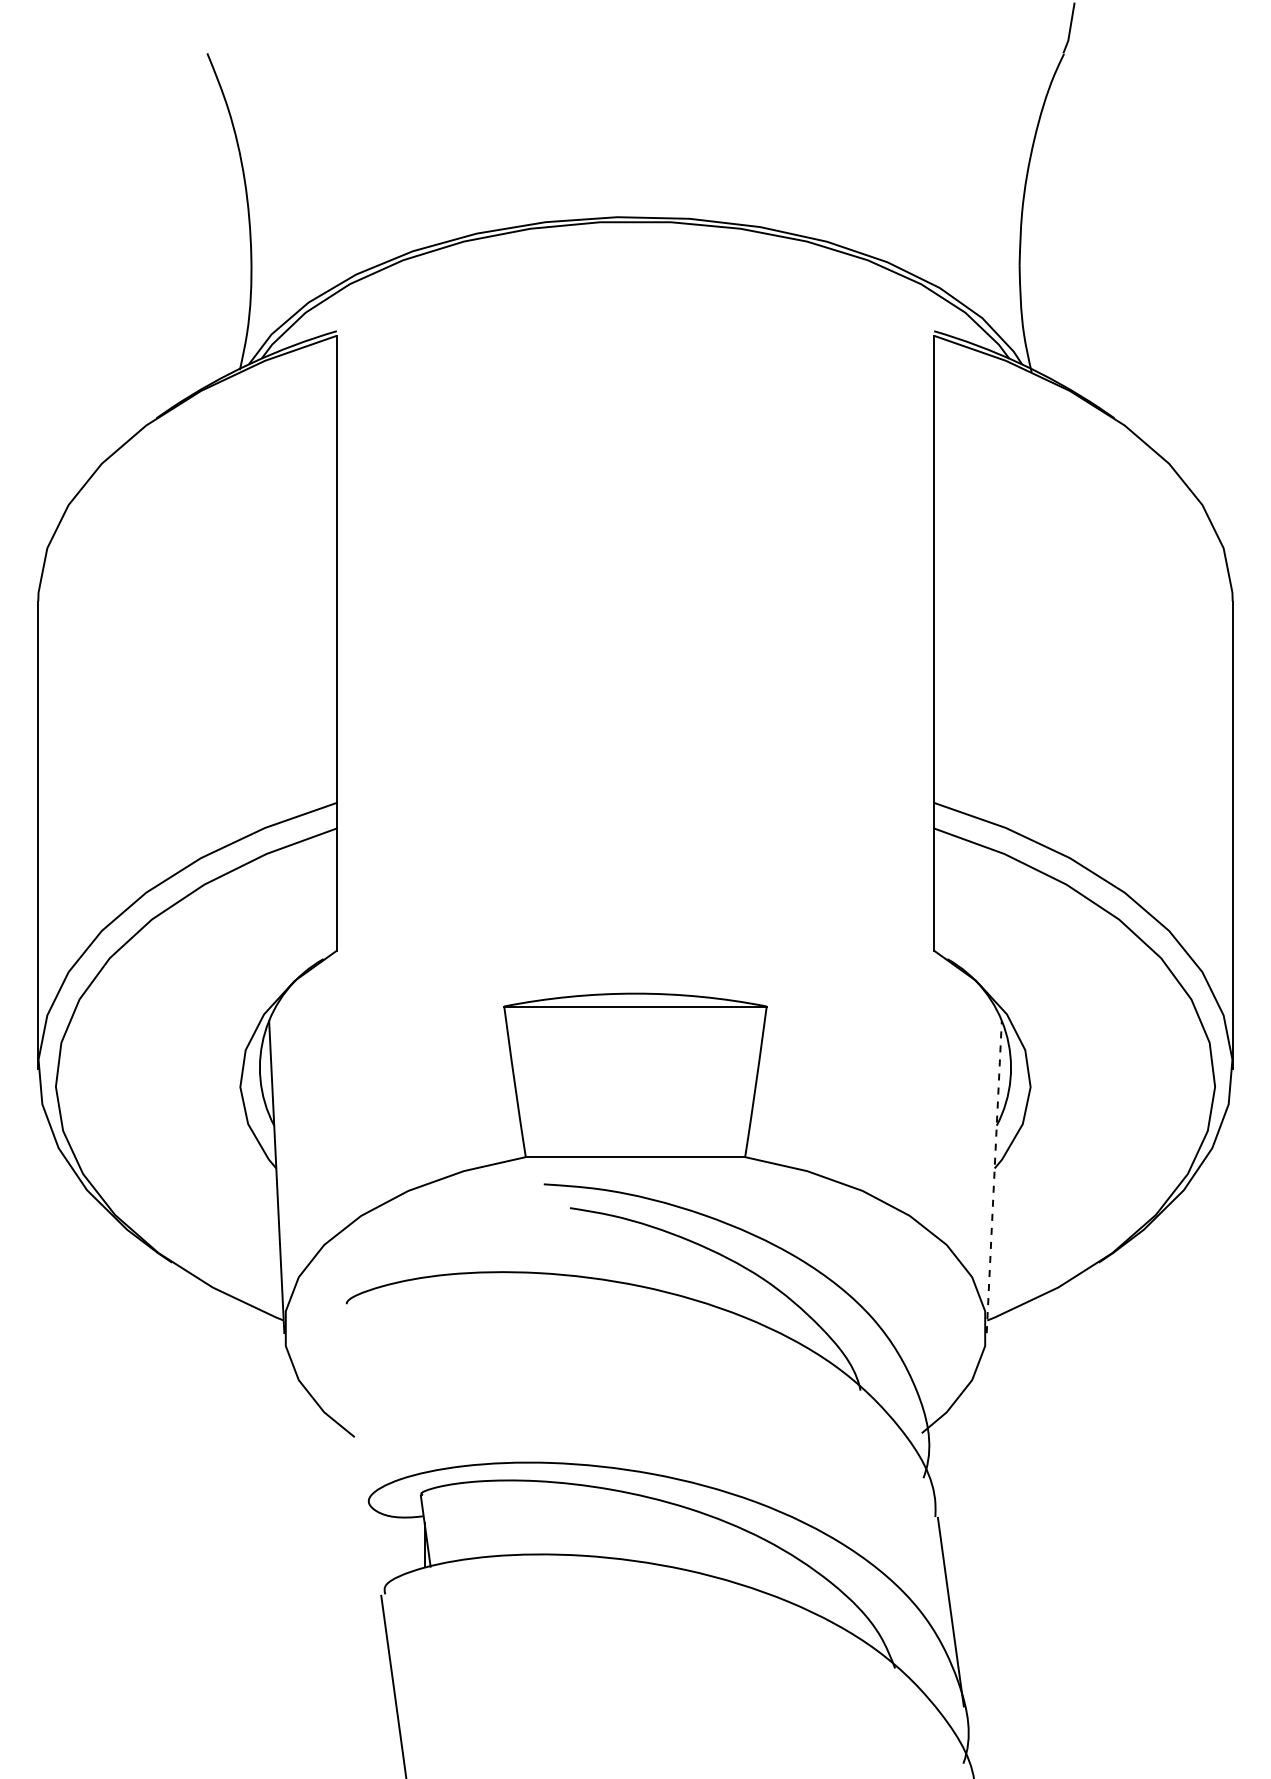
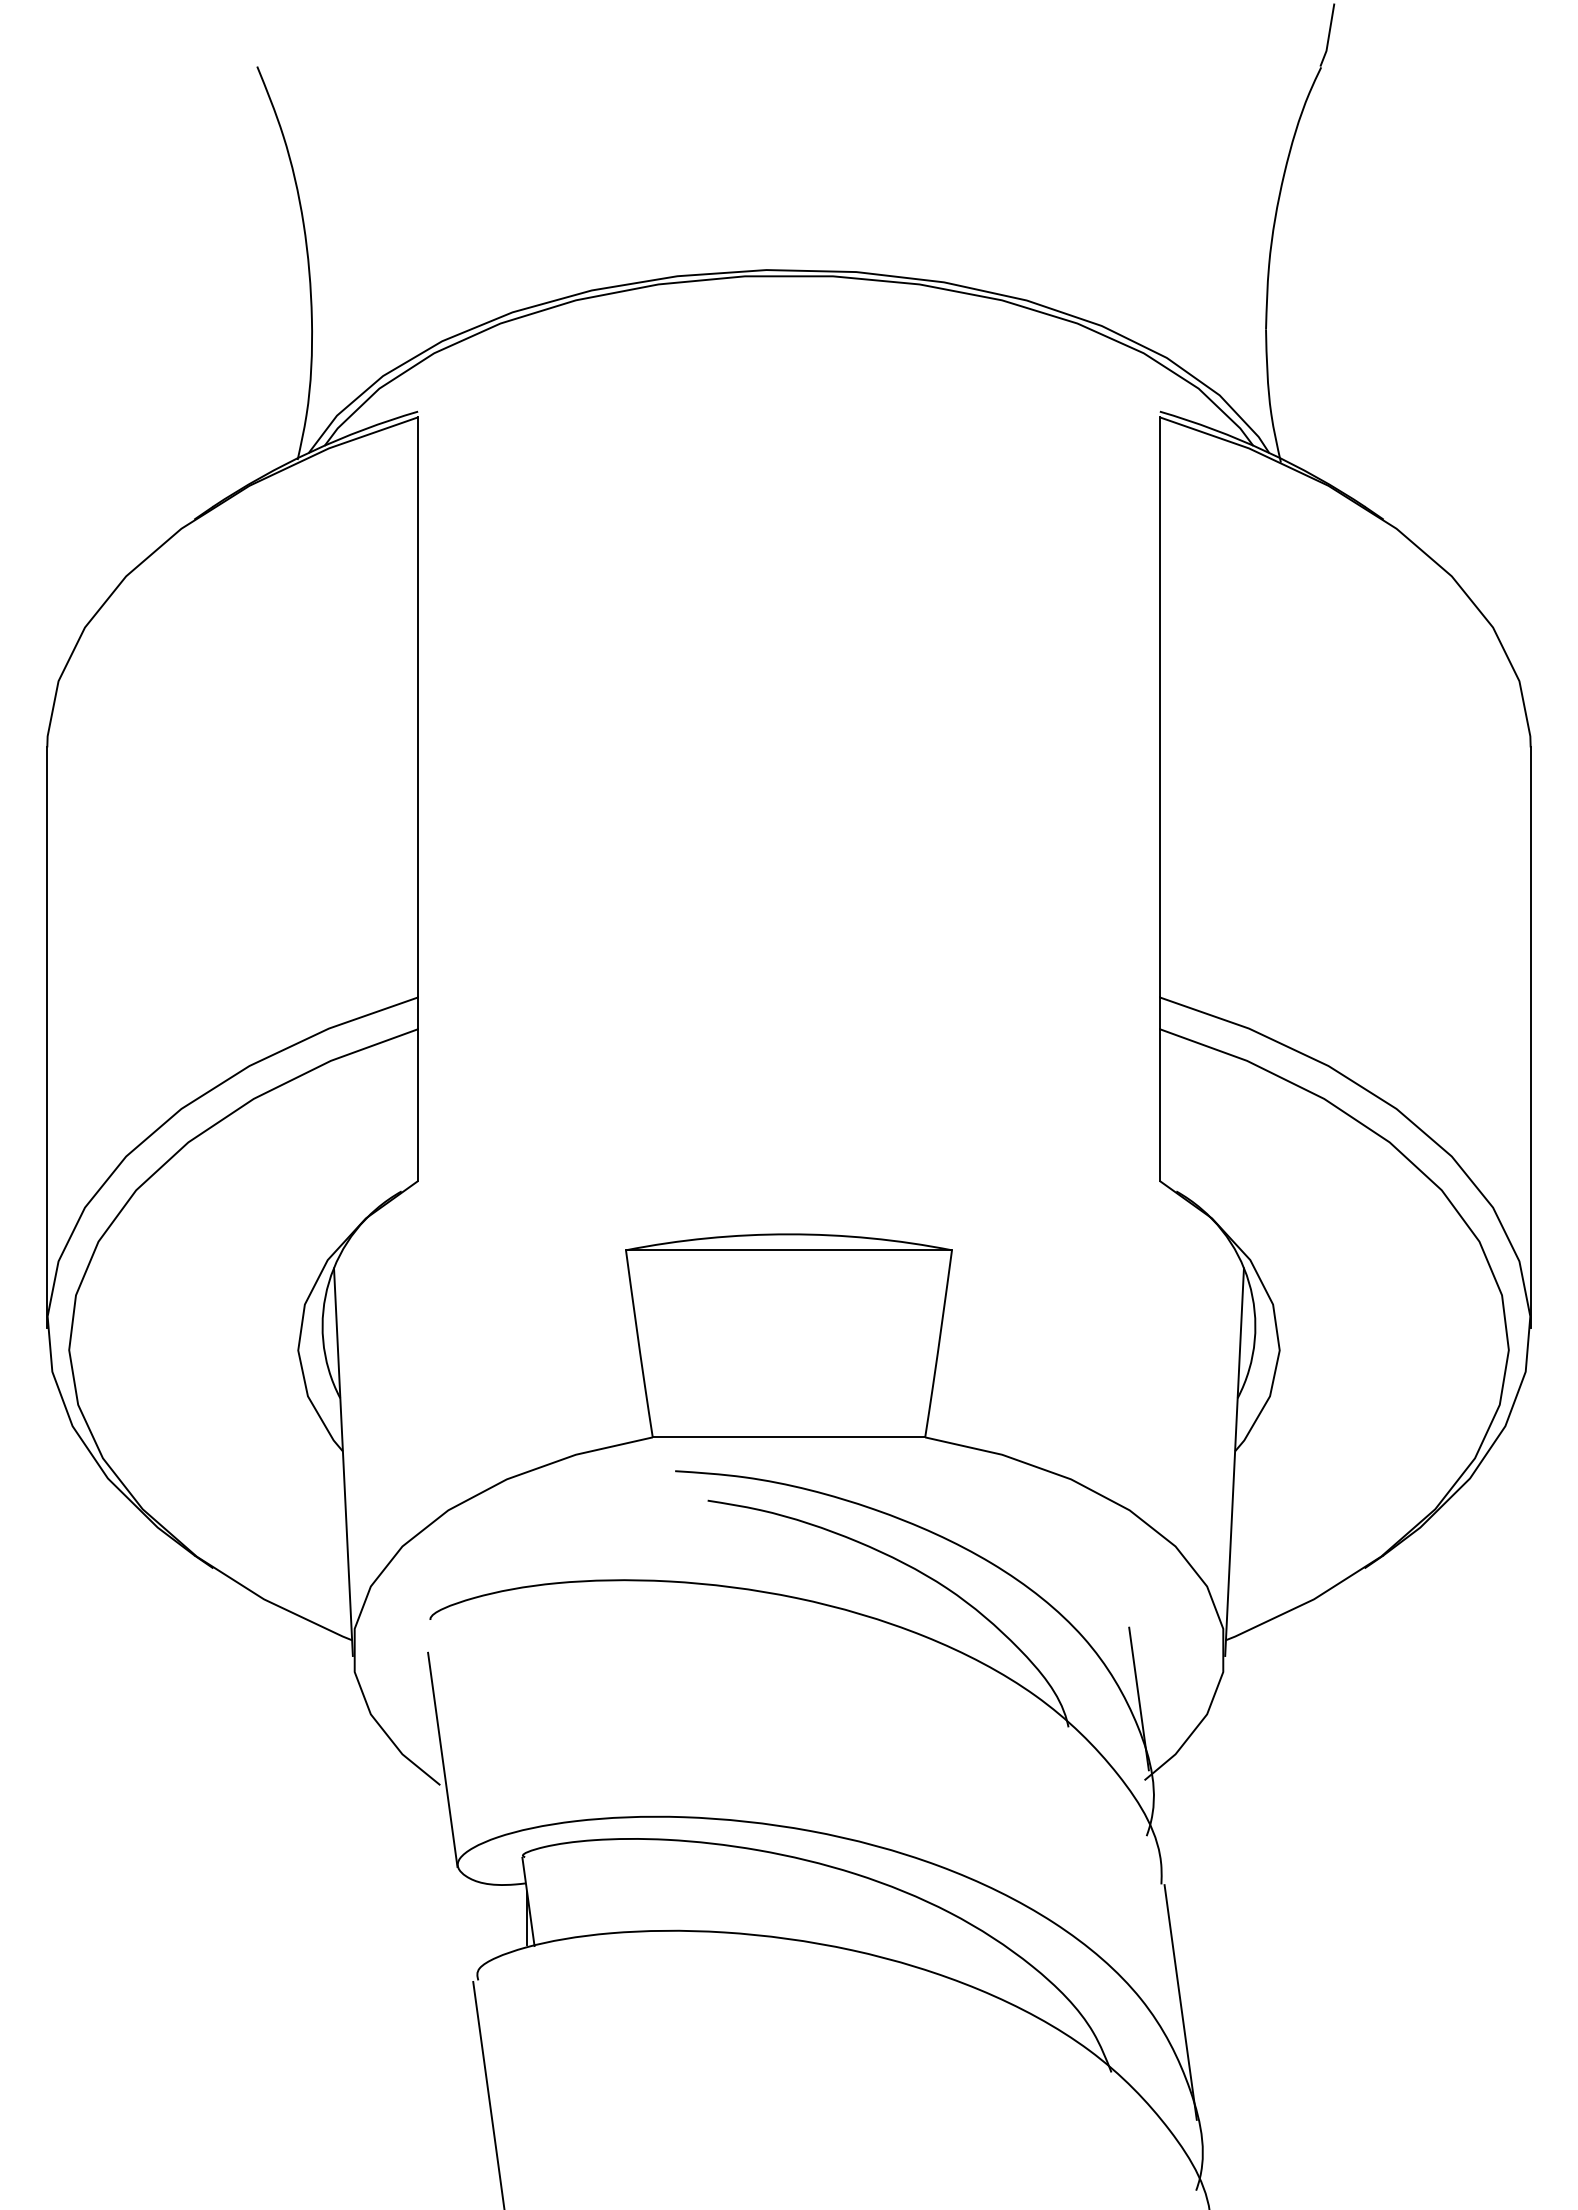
line: (994, 1176) -> (1234, 1461), dashed -> solid
line: (916, 1367) -> (1138, 1698), added
line: (356, 1416) -> (442, 1759), added

